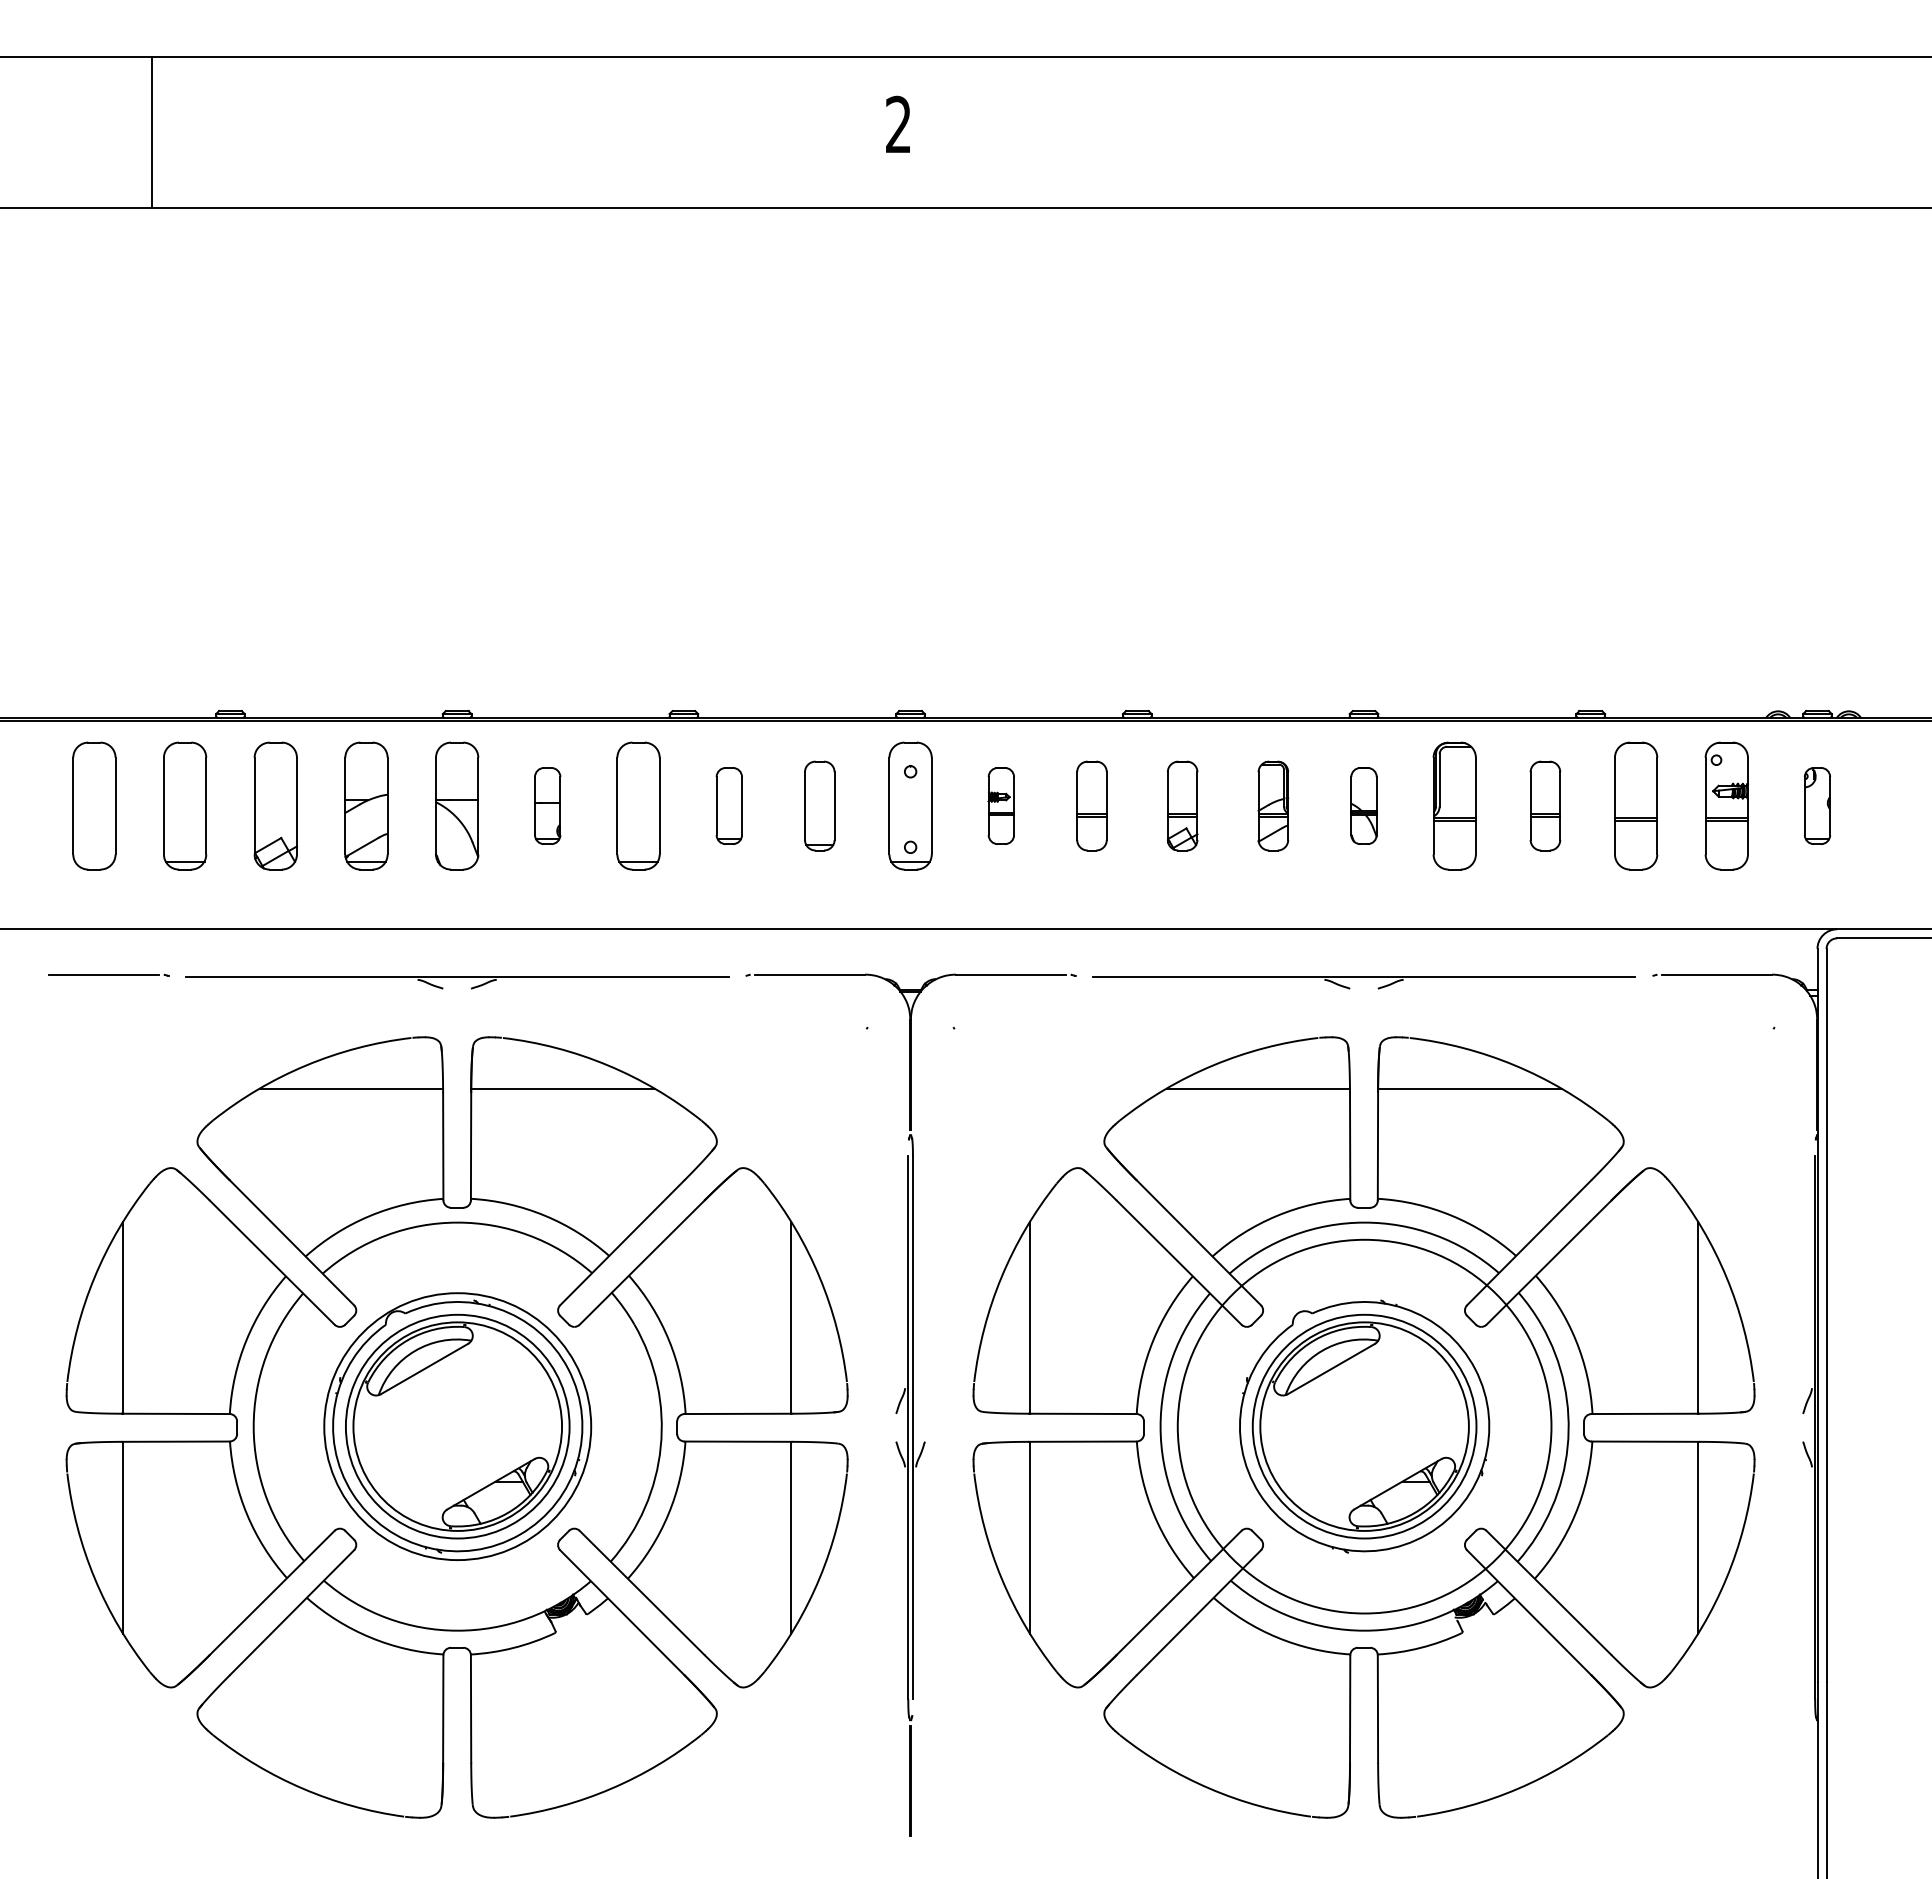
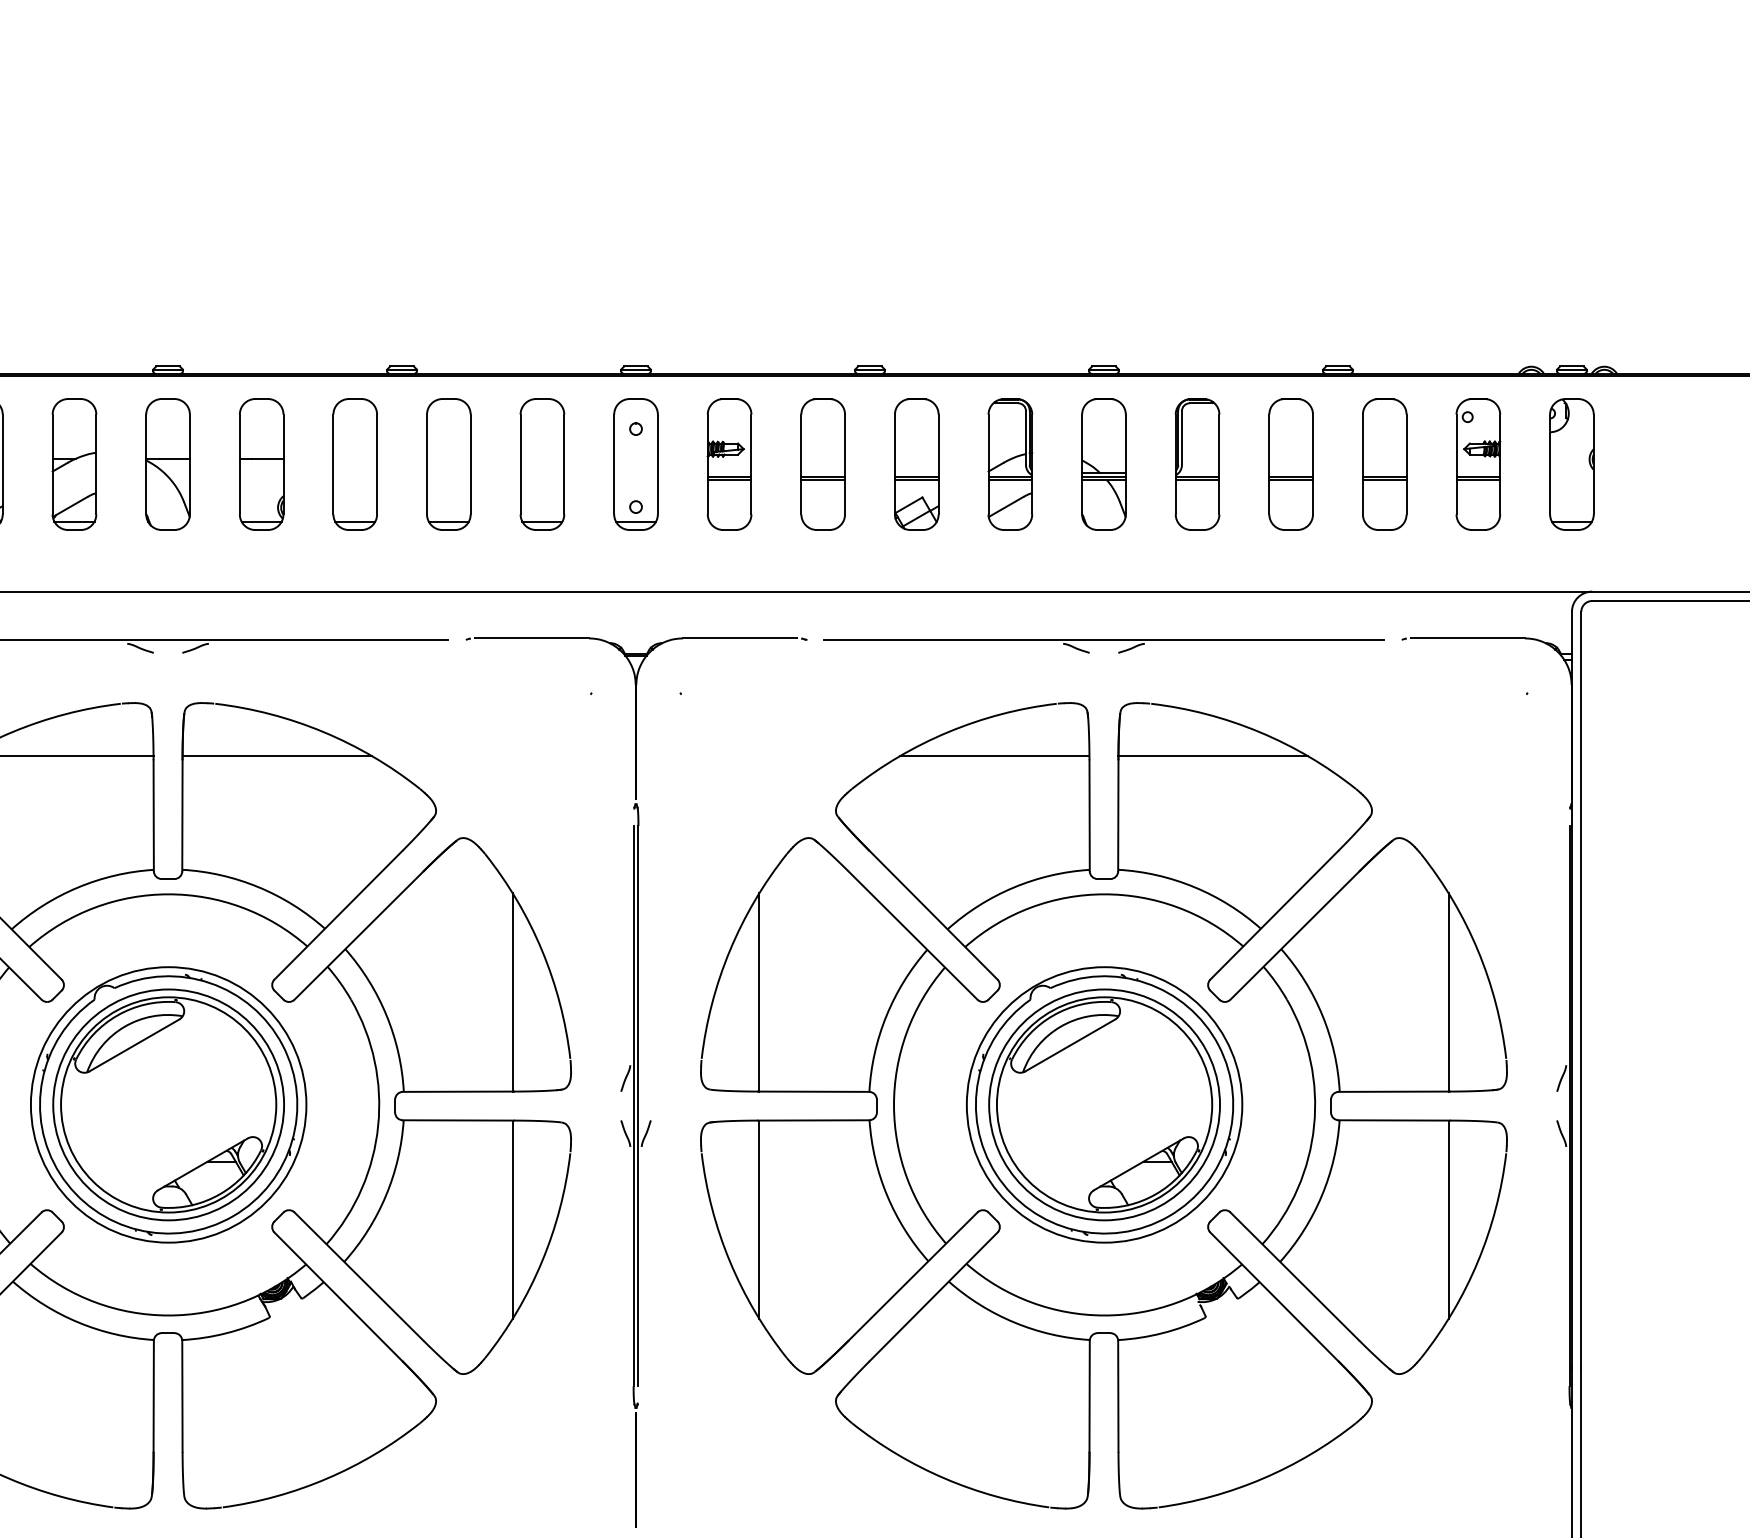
part: (547, 805) -> (261, 463), size x1.67
part: (729, 805) -> (449, 463), size x1.67
part: (819, 805) -> (542, 463), size x1.43
part: (1001, 805) -> (729, 463), size x1.67
part: (1091, 805) -> (822, 463), size x1.43
part: (1182, 805) -> (916, 463), size x1.43
part: (1273, 805) -> (1010, 463), size x1.43
part: (1363, 805) -> (1103, 463), size x1.67
part: (1545, 805) -> (1291, 463), size x1.43
part: (1817, 805) -> (1571, 463), size x1.67
circle: (1364, 1426) -> (1104, 1104), size x0.71

